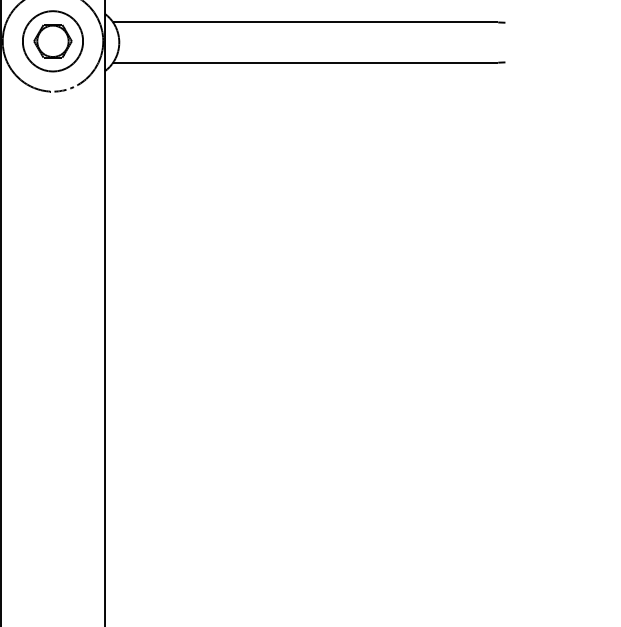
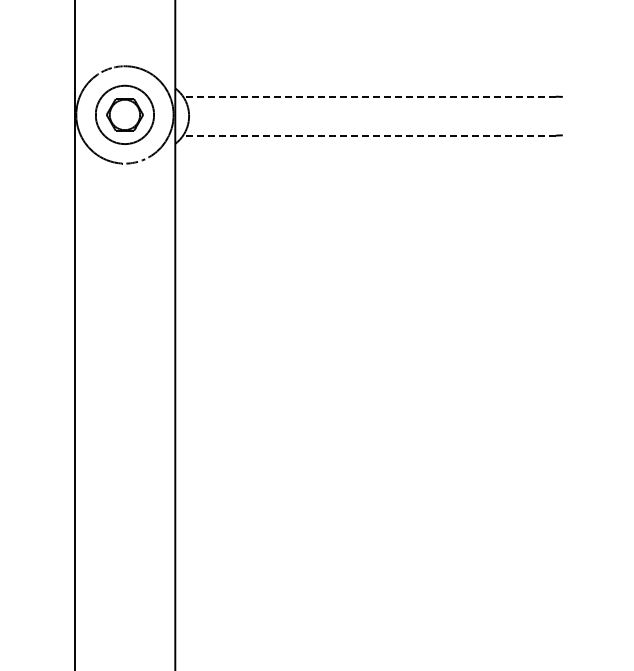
line: (304, 22) -> (368, 96), solid -> dashed
line: (304, 62) -> (368, 135), solid -> dashed

